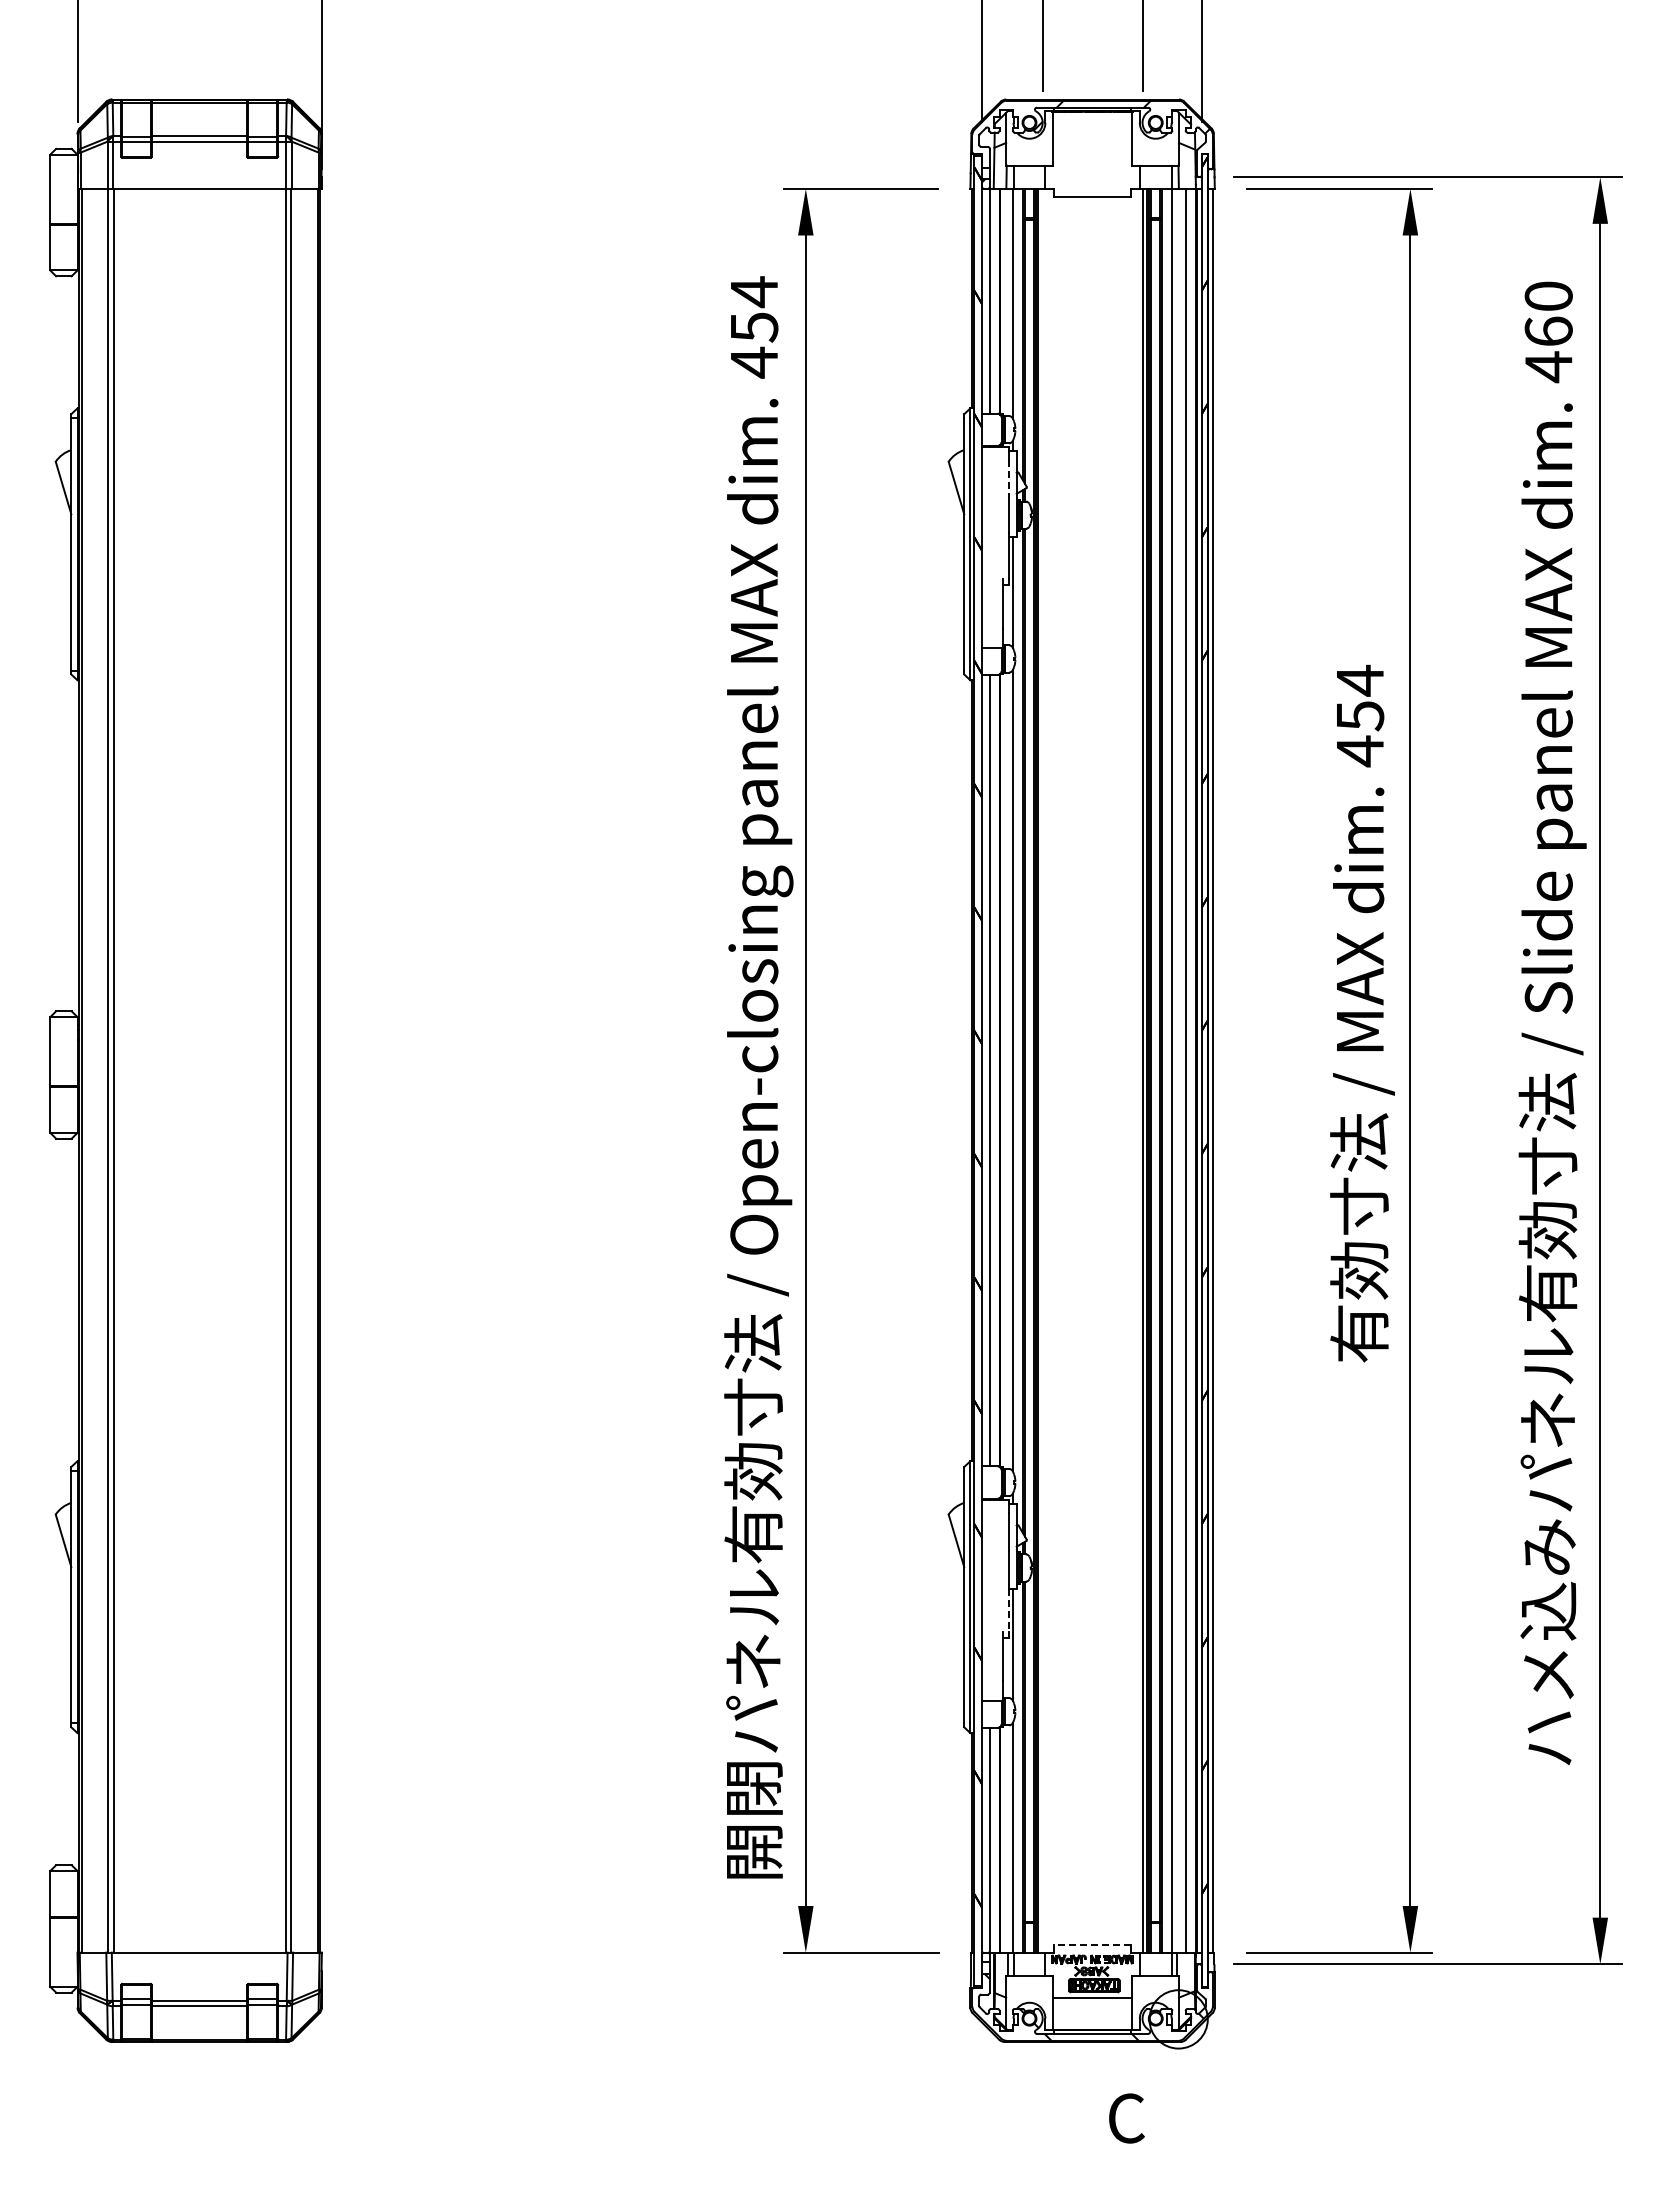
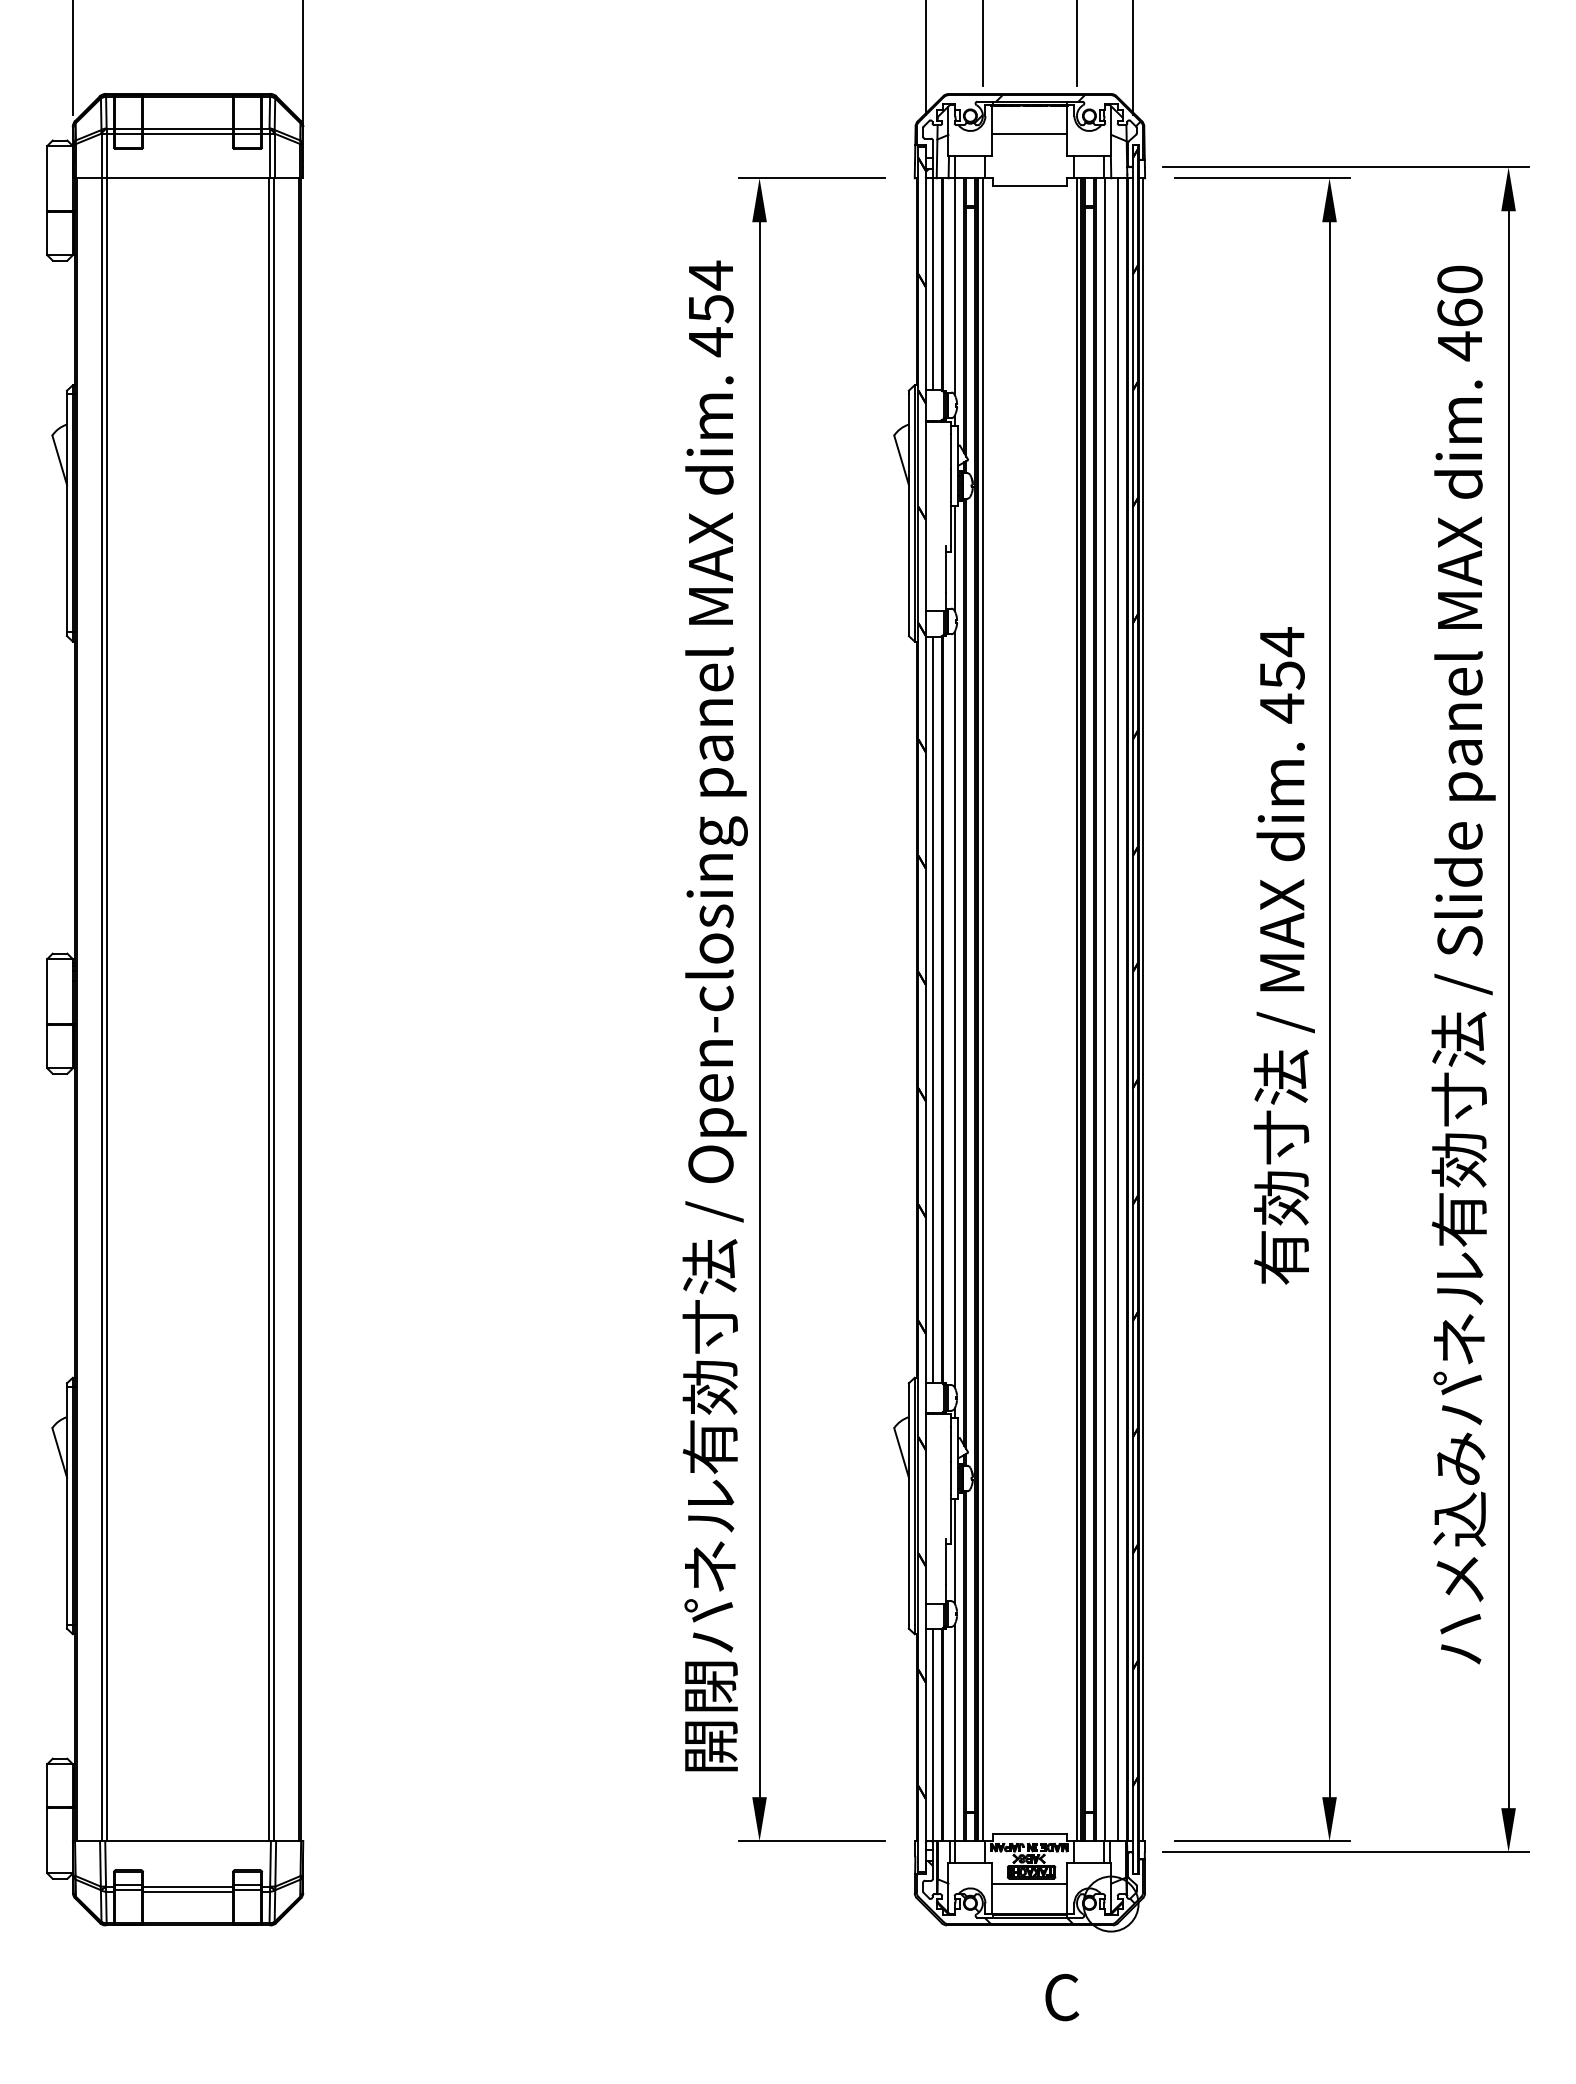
line: (1092, 142) -> (1029, 134), added
line: (1008, 478) -> (950, 451), dashed -> solid
line: (1042, 1070) -> (982, 1009), added
line: (1008, 1611) -> (950, 1519), dashed -> solid
line: (1092, 1944) -> (1029, 1833), dashed -> solid

